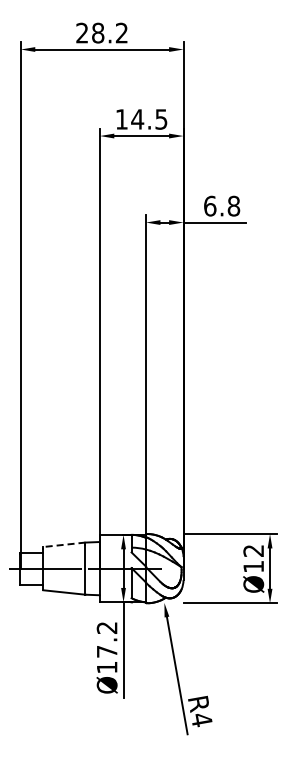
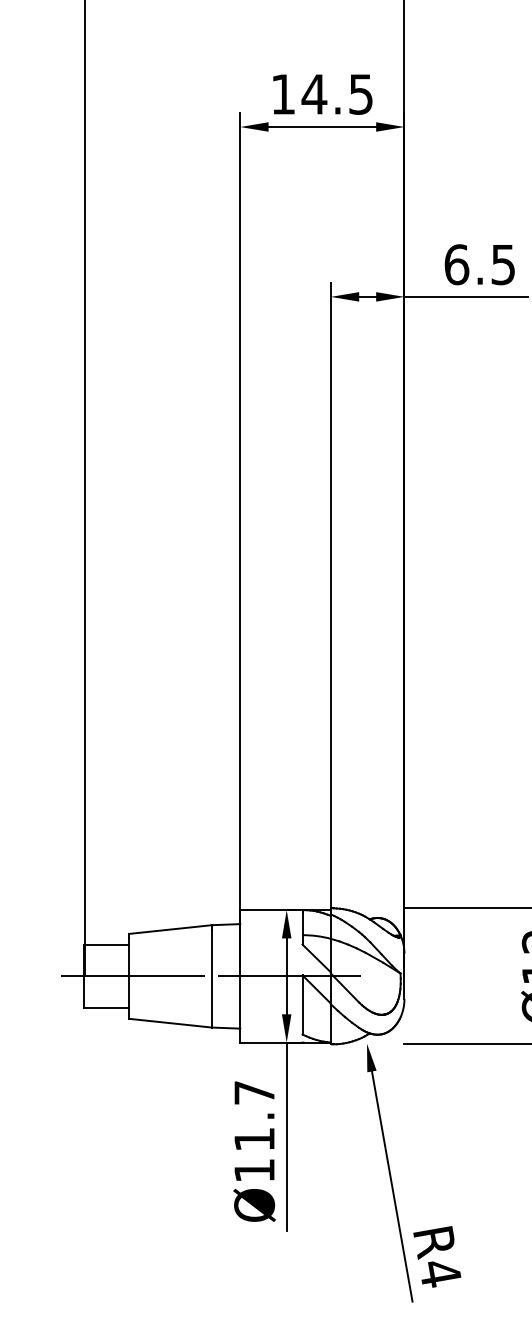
text: (233, 205) -> (502, 263), 6.8 -> 6.5
line: (63, 544) -> (168, 928), dashed -> solid
text: (106, 639) -> (253, 1115), Ø17.2 -> Ø11.7

